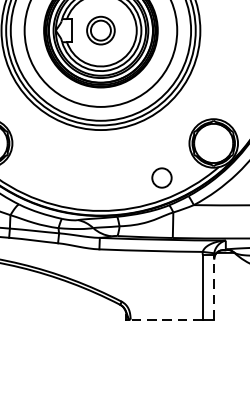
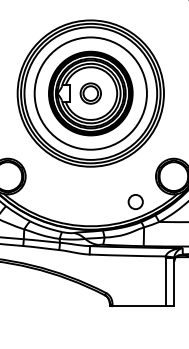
line: (214, 287) -> (174, 282), dashed -> solid
line: (165, 319) -> (138, 306), dashed -> solid

